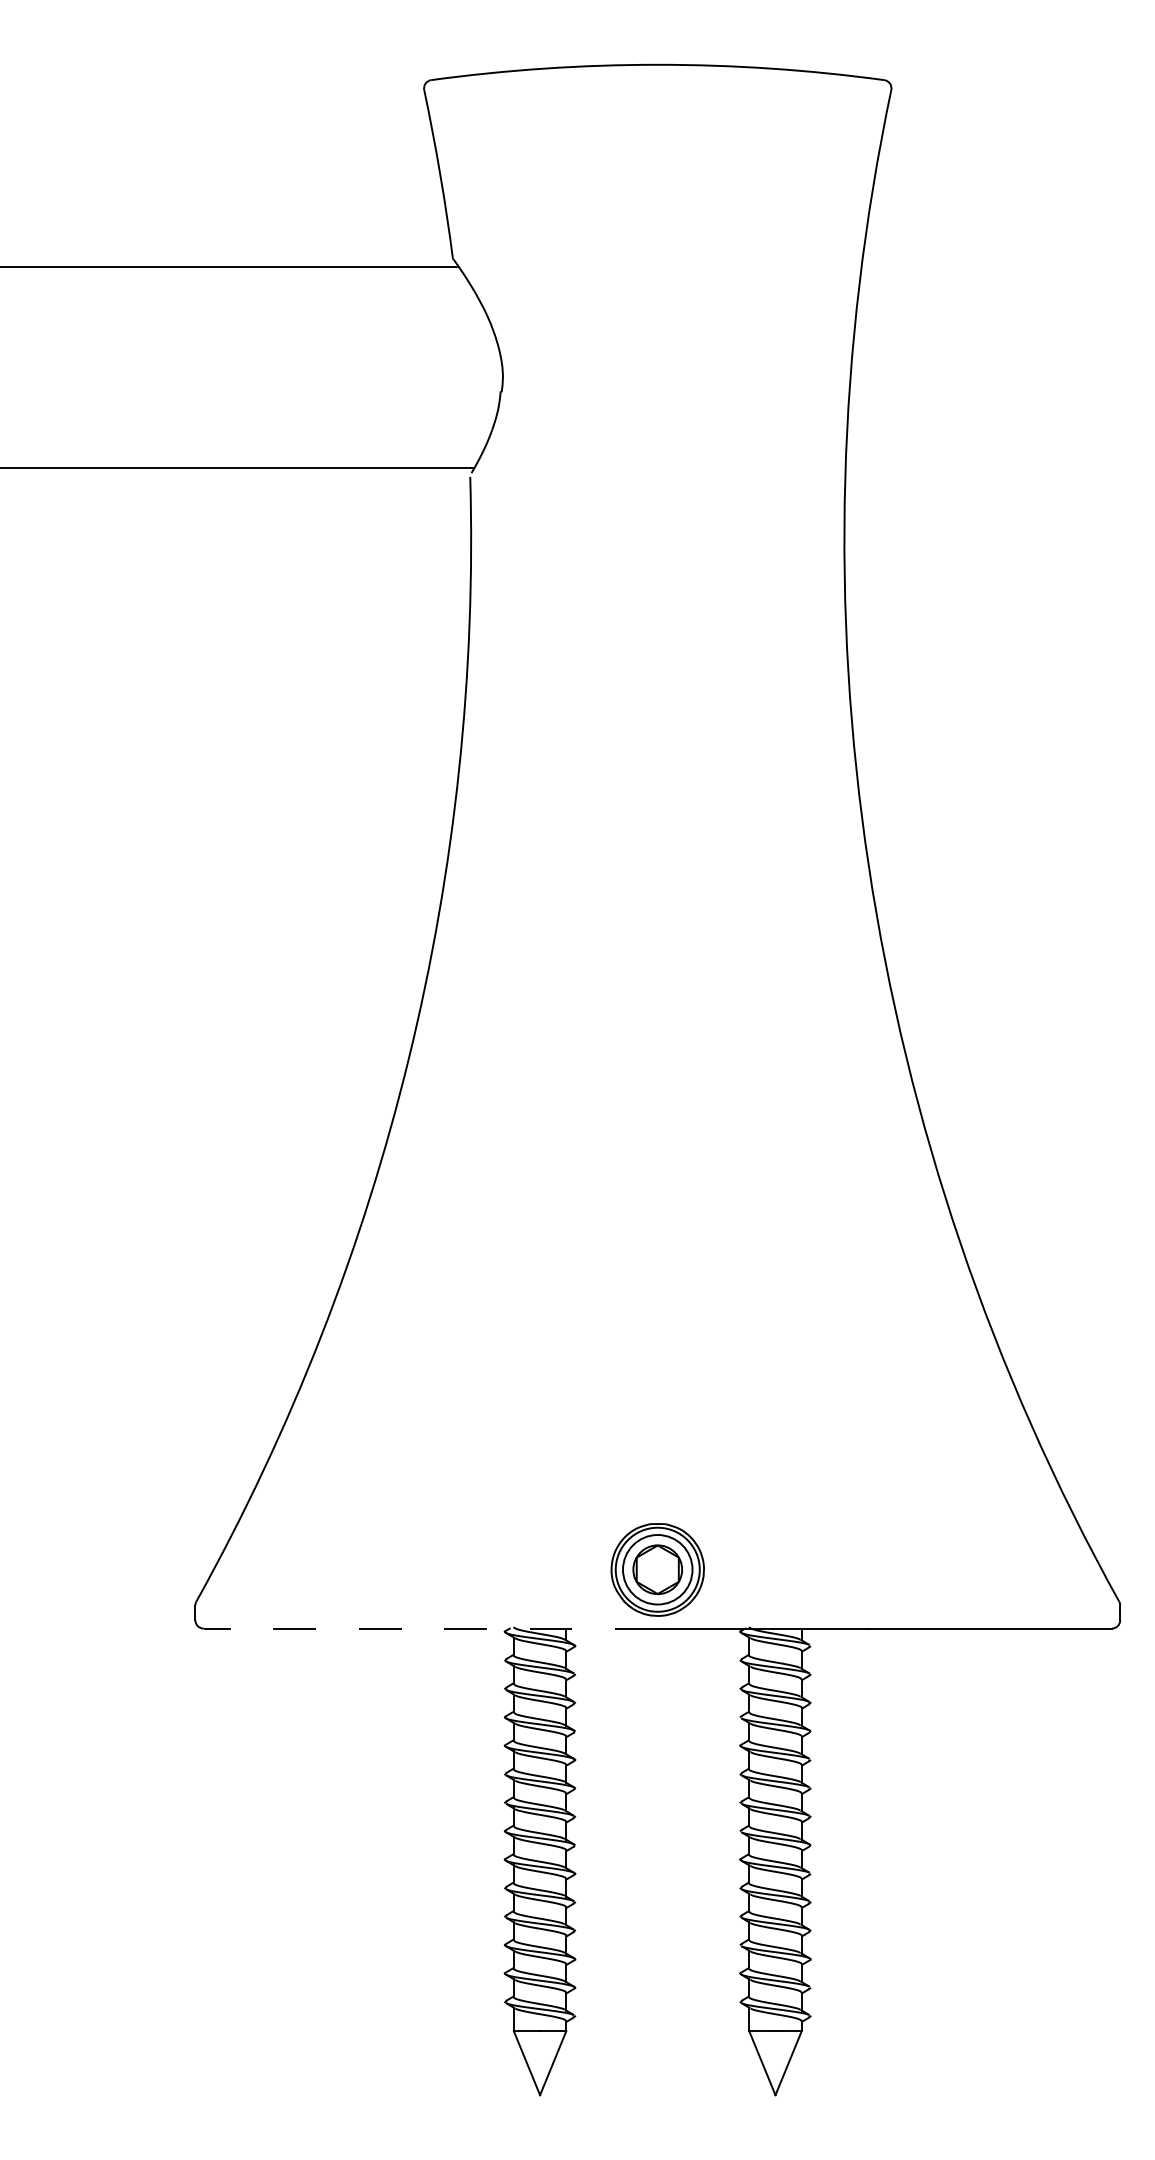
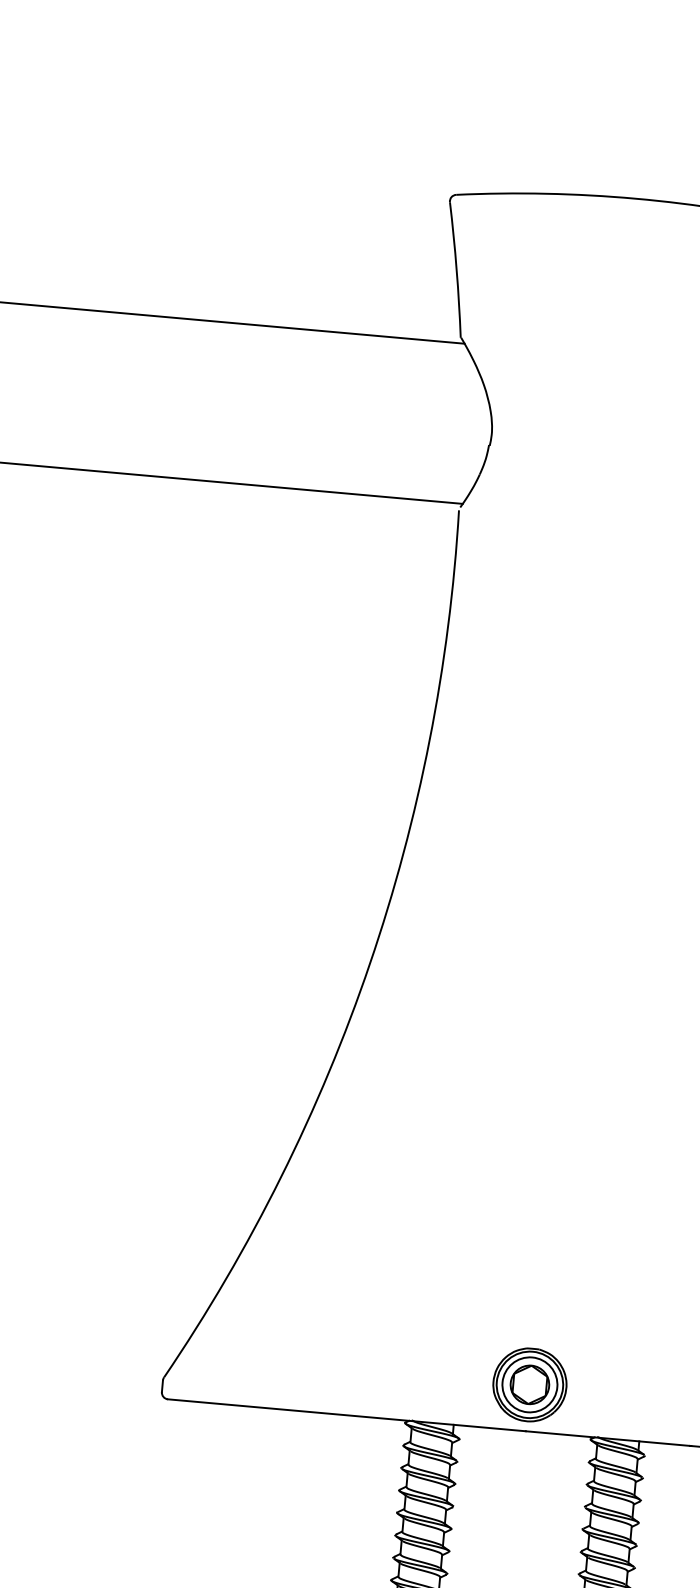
line: (430, 1628) -> (346, 1415), dashed -> solid

